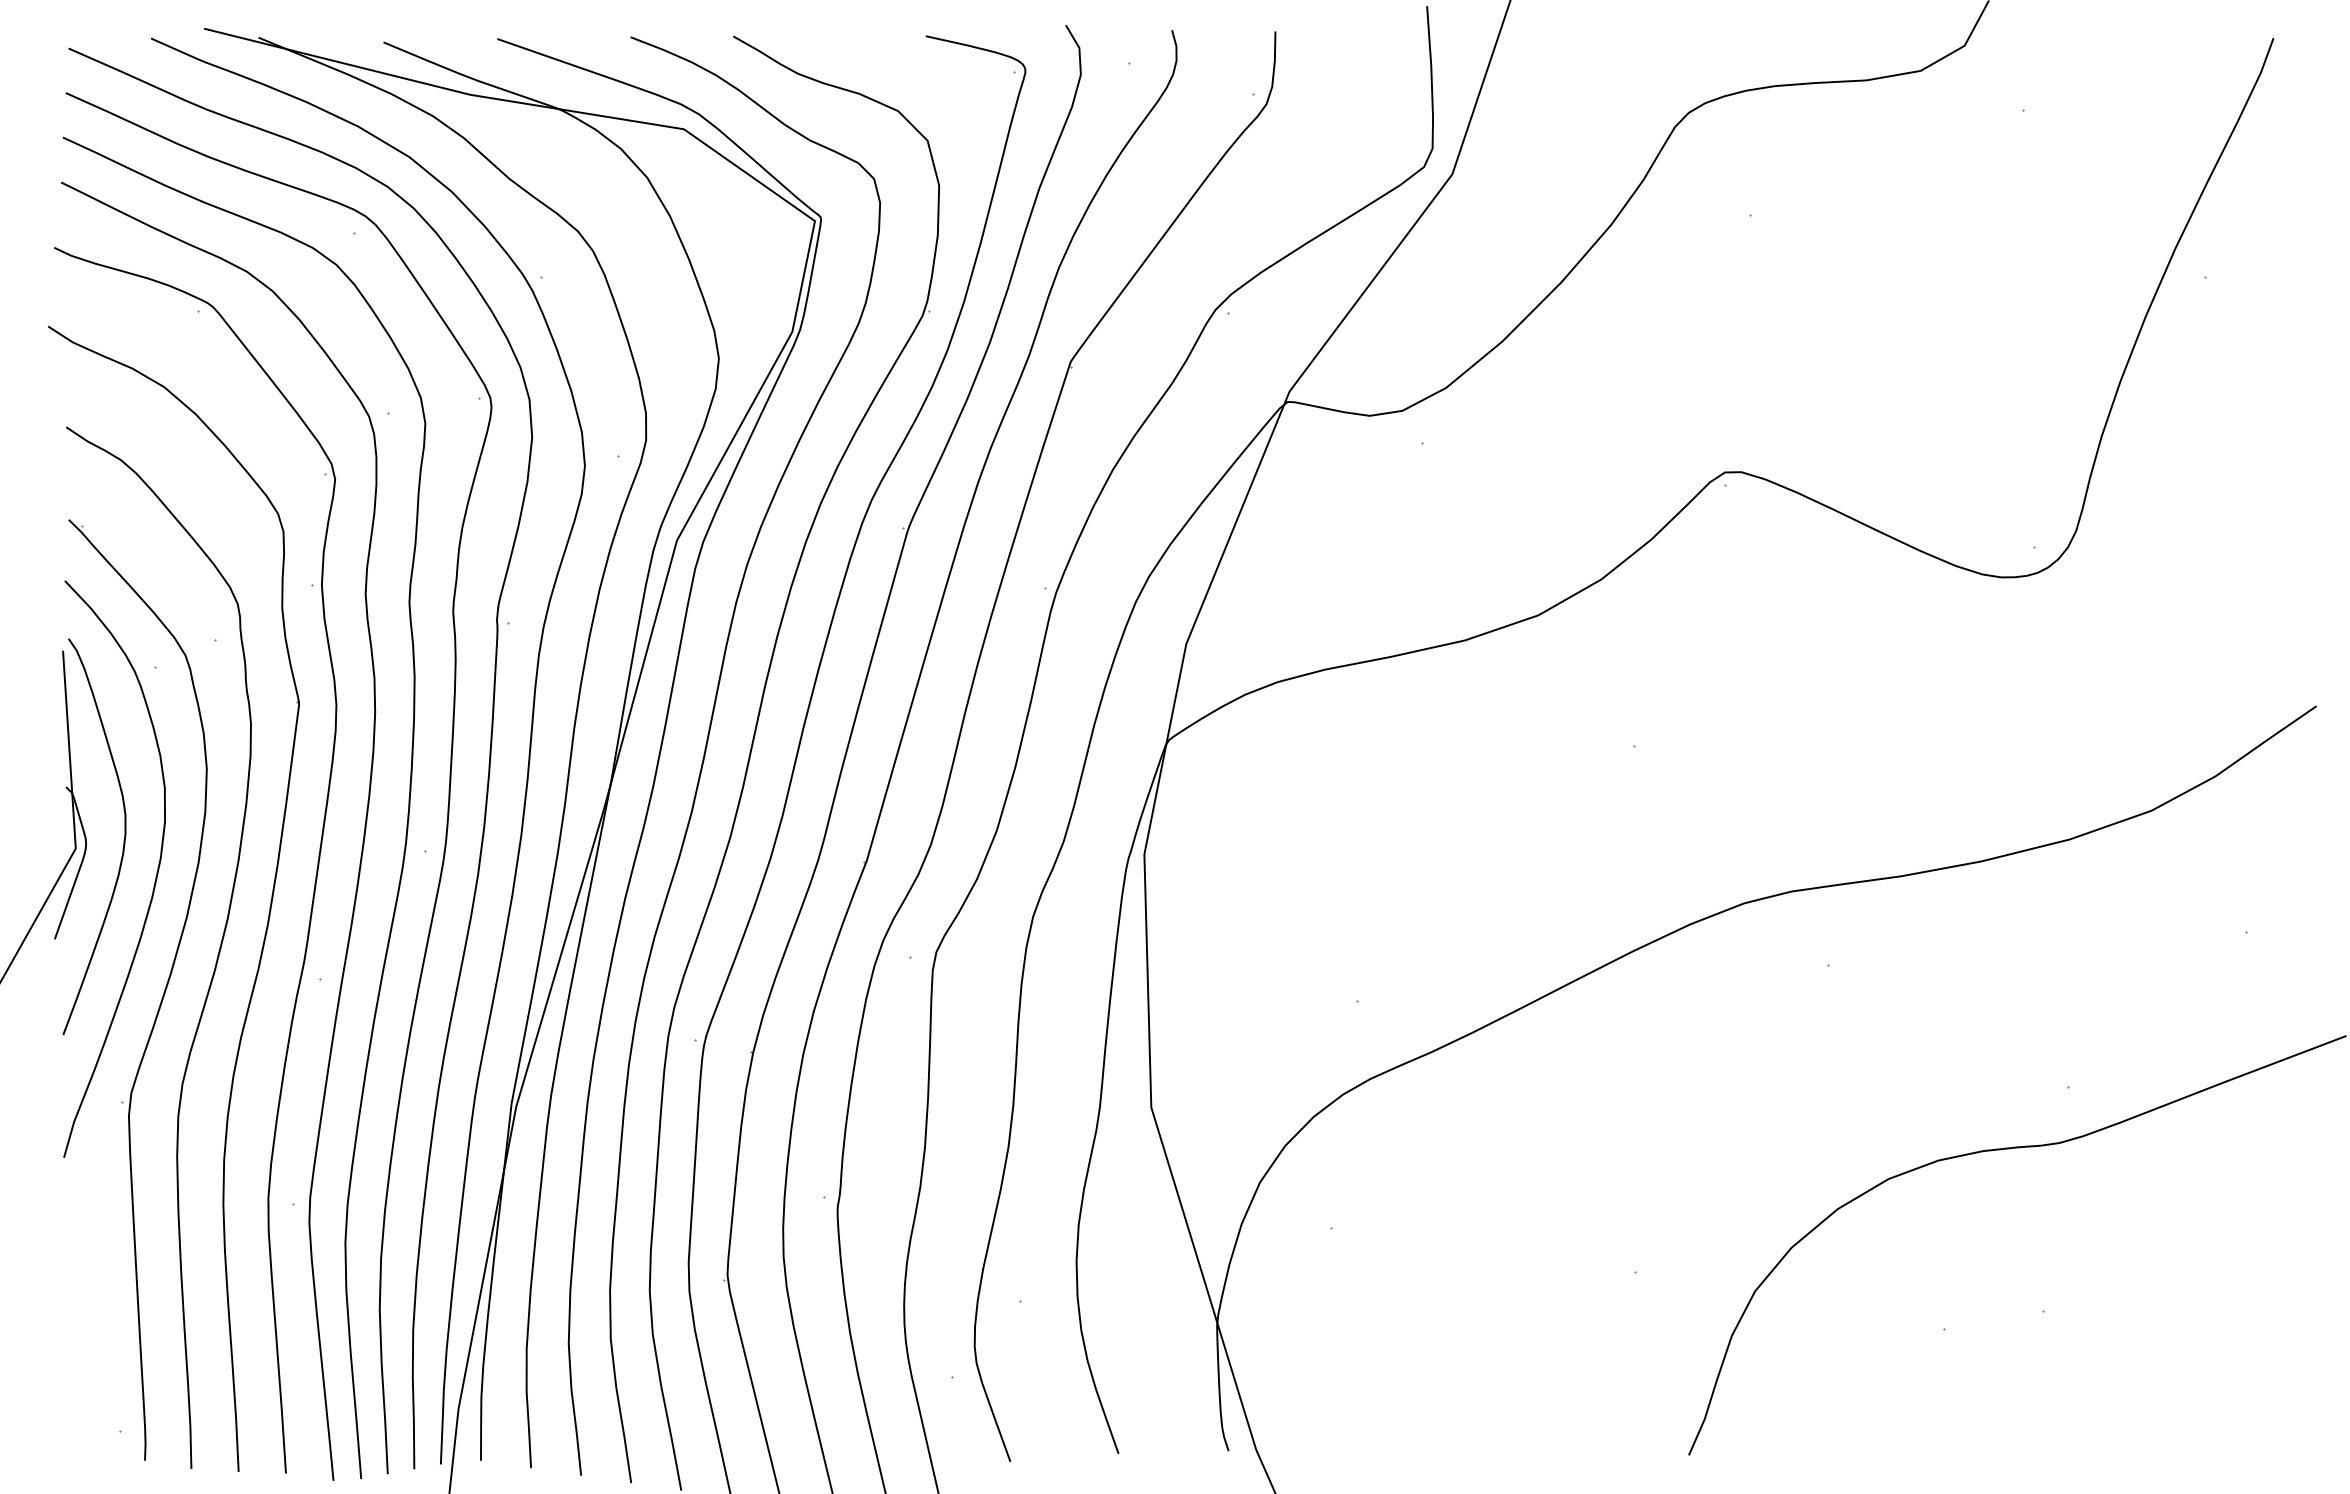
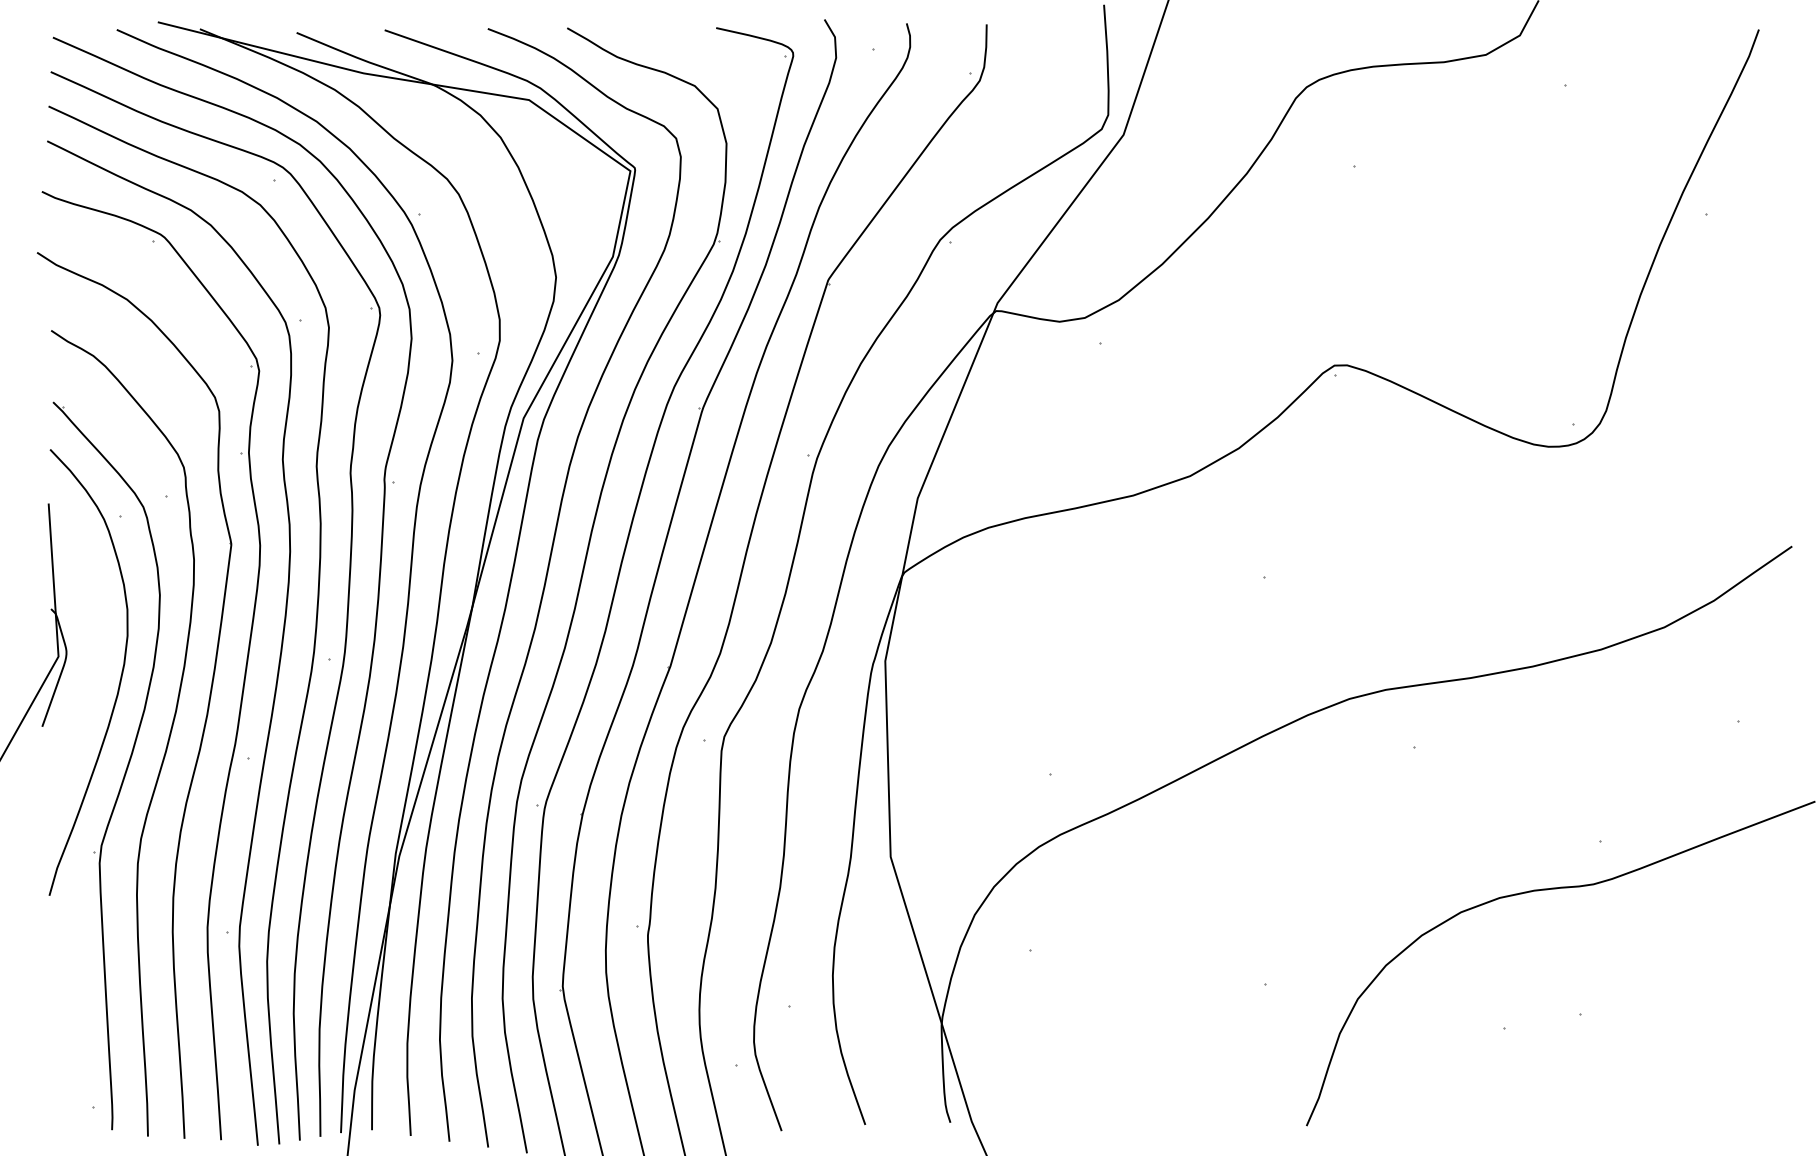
curve: (123, 840) -> (95, 650), removed

